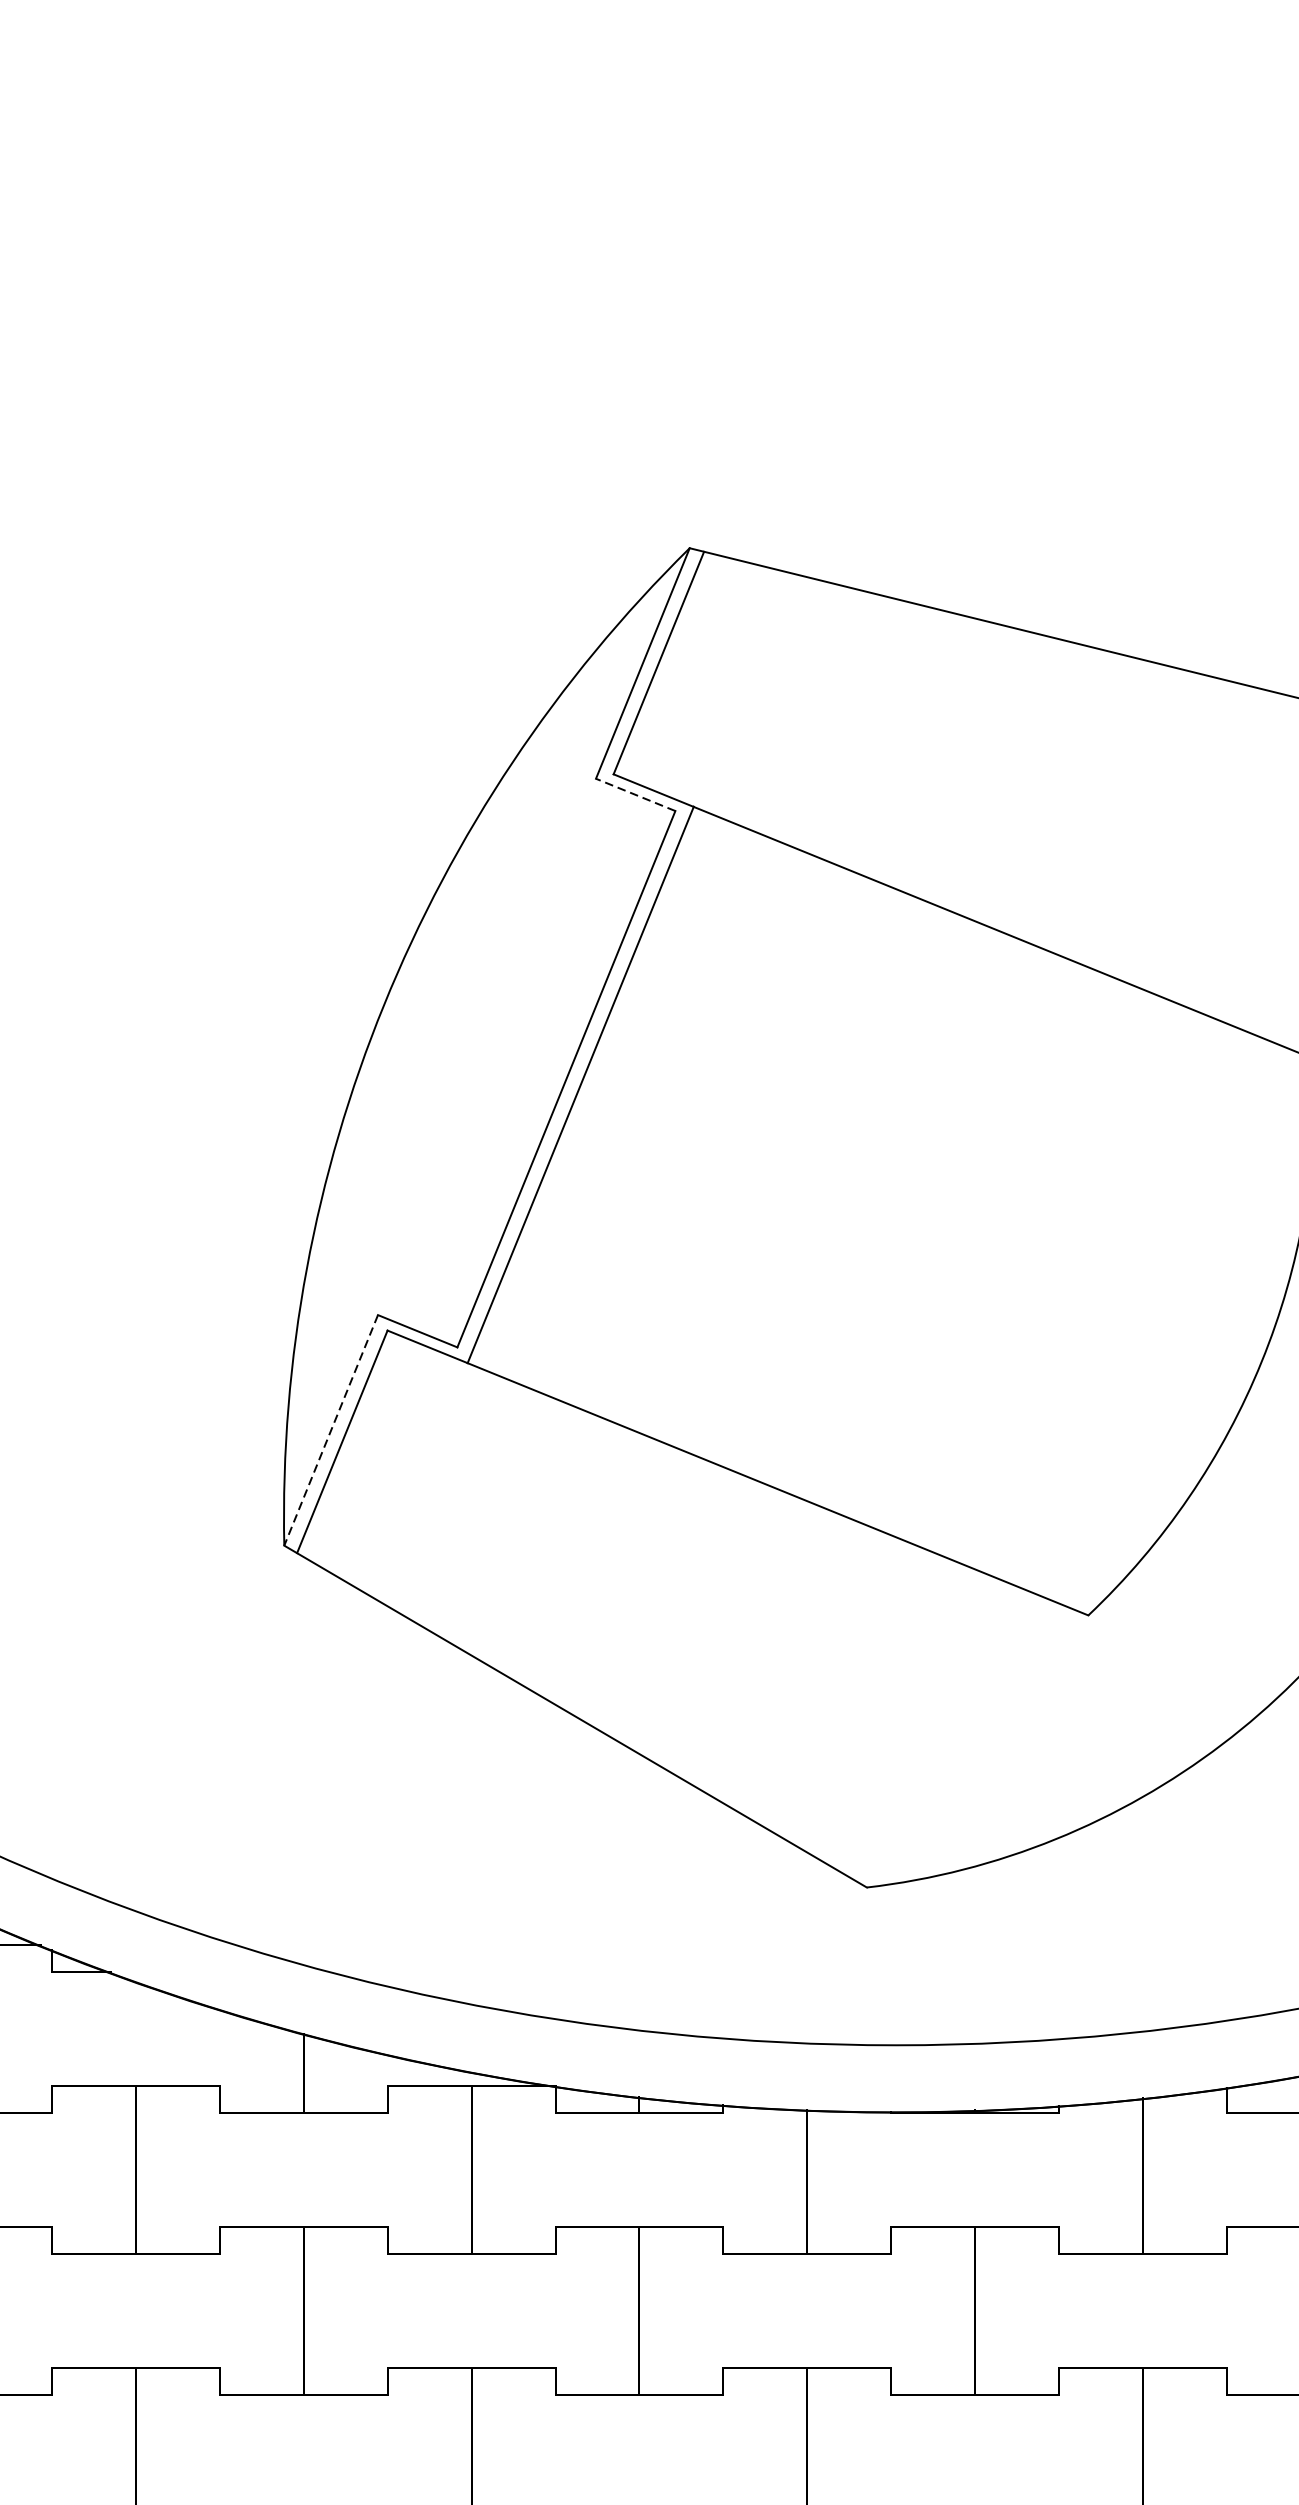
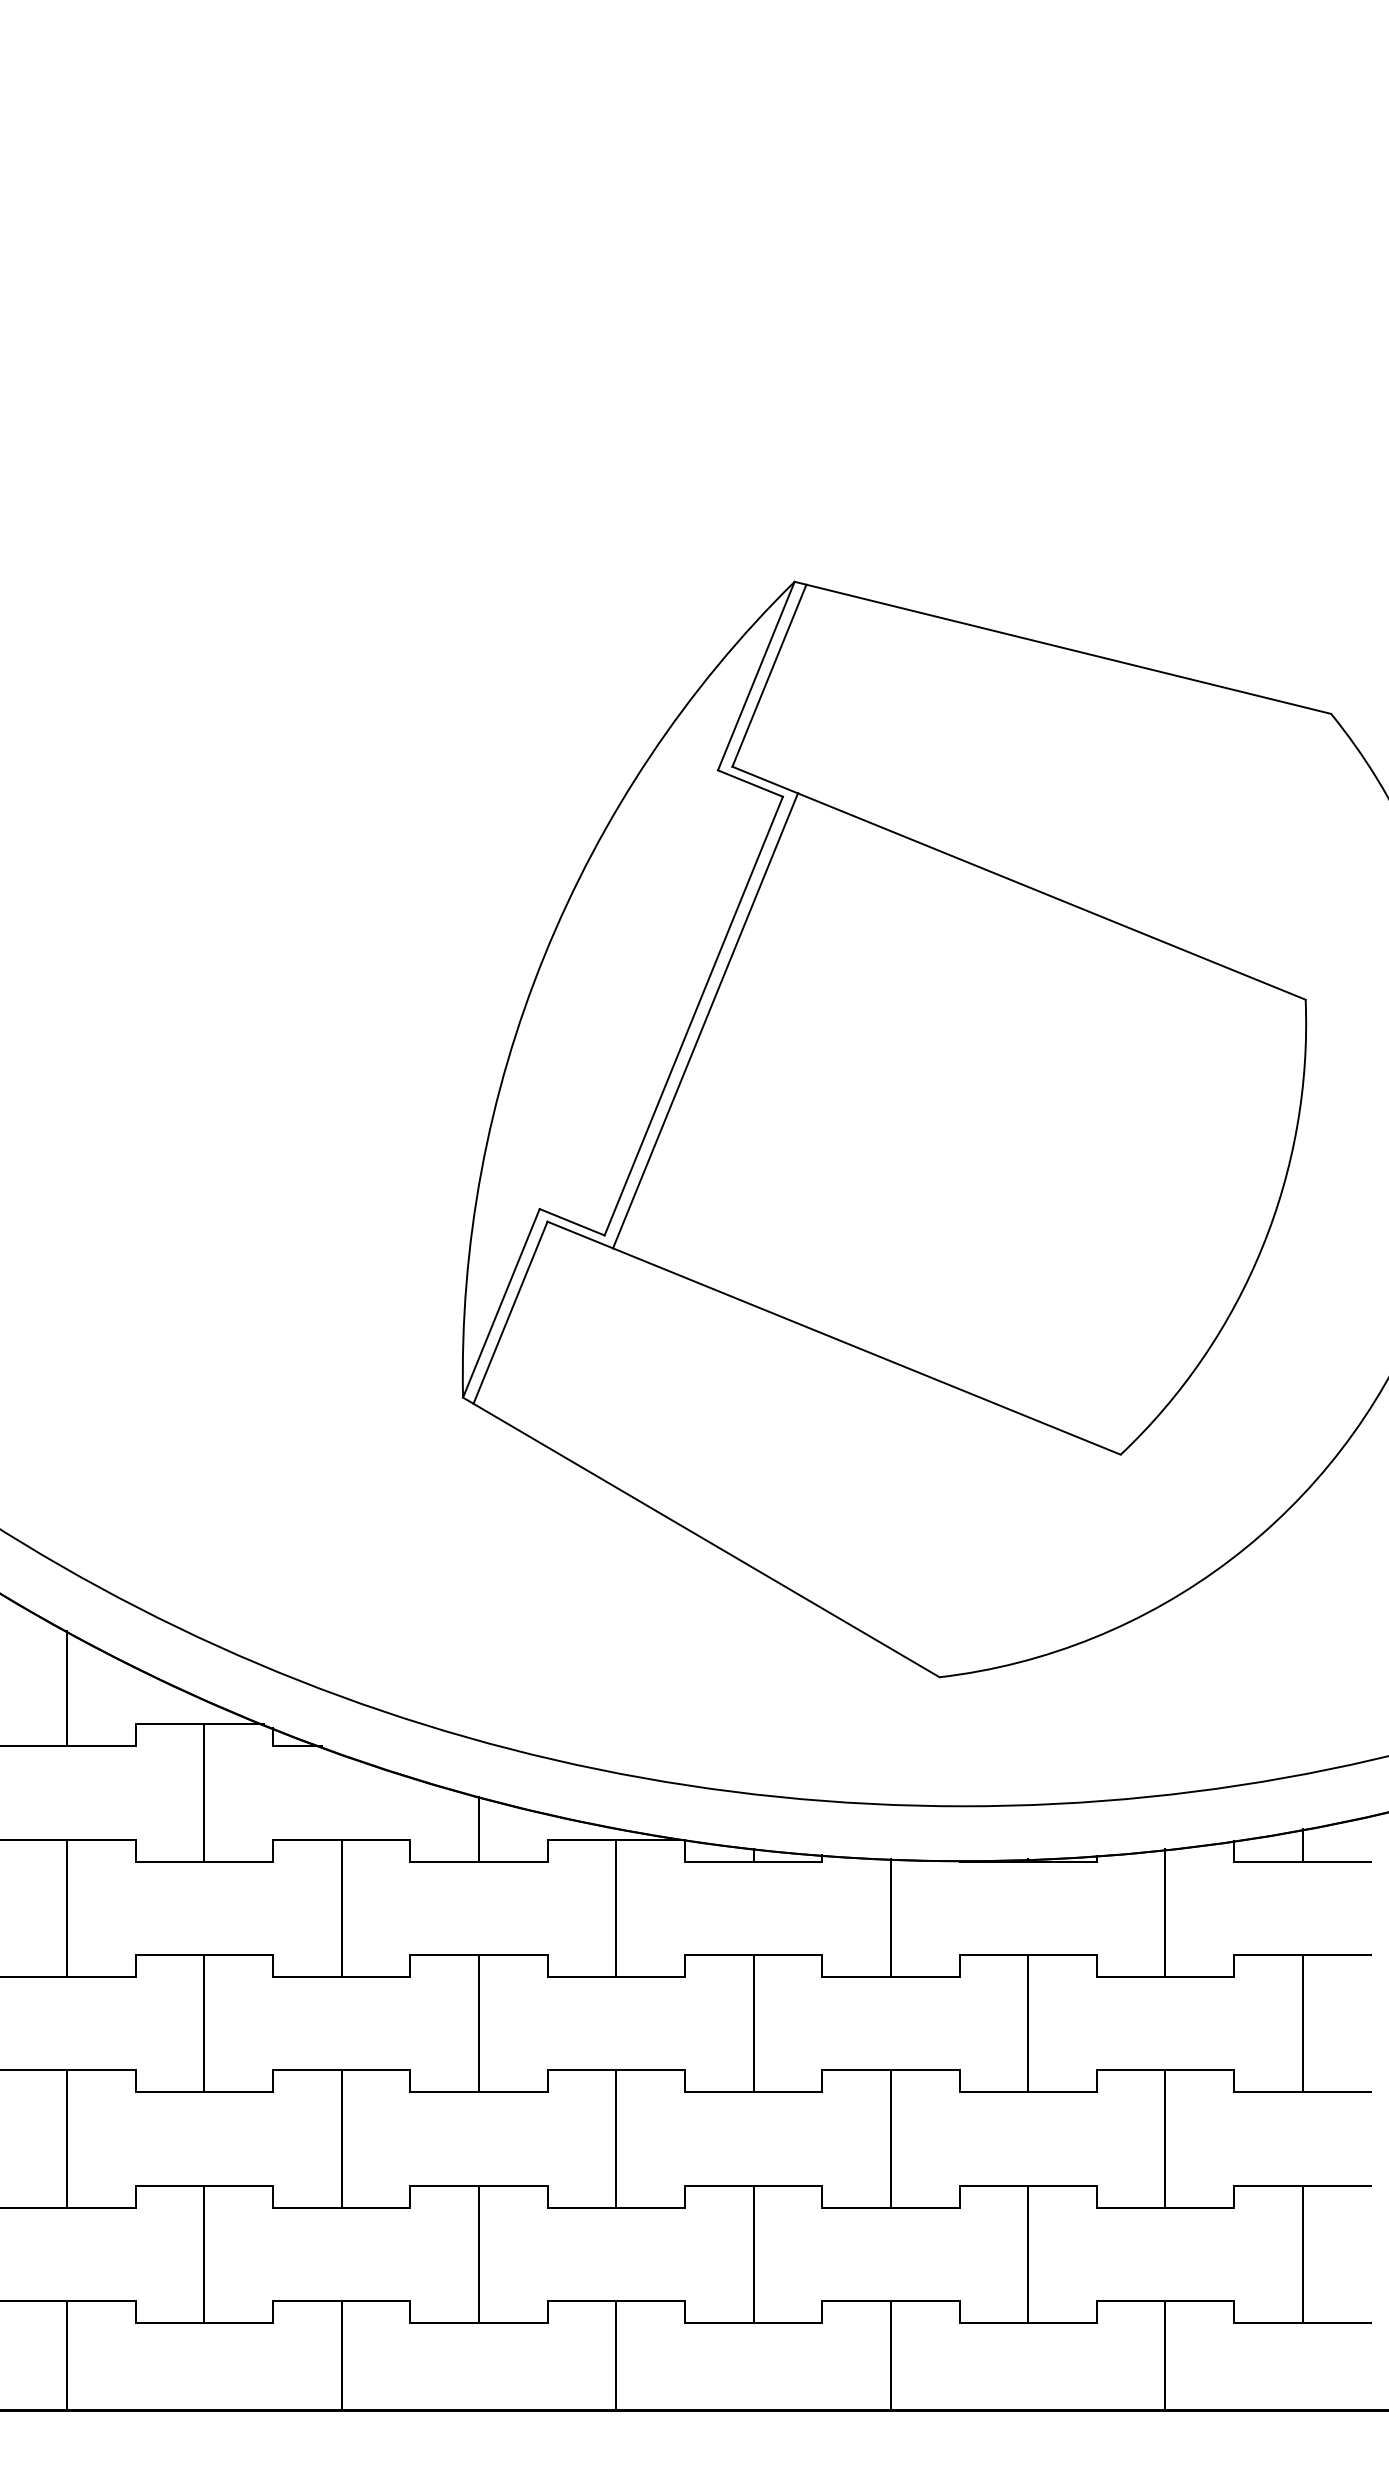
line: (635, 794) -> (750, 783), dashed -> solid
line: (331, 1430) -> (501, 1303), dashed -> solid

